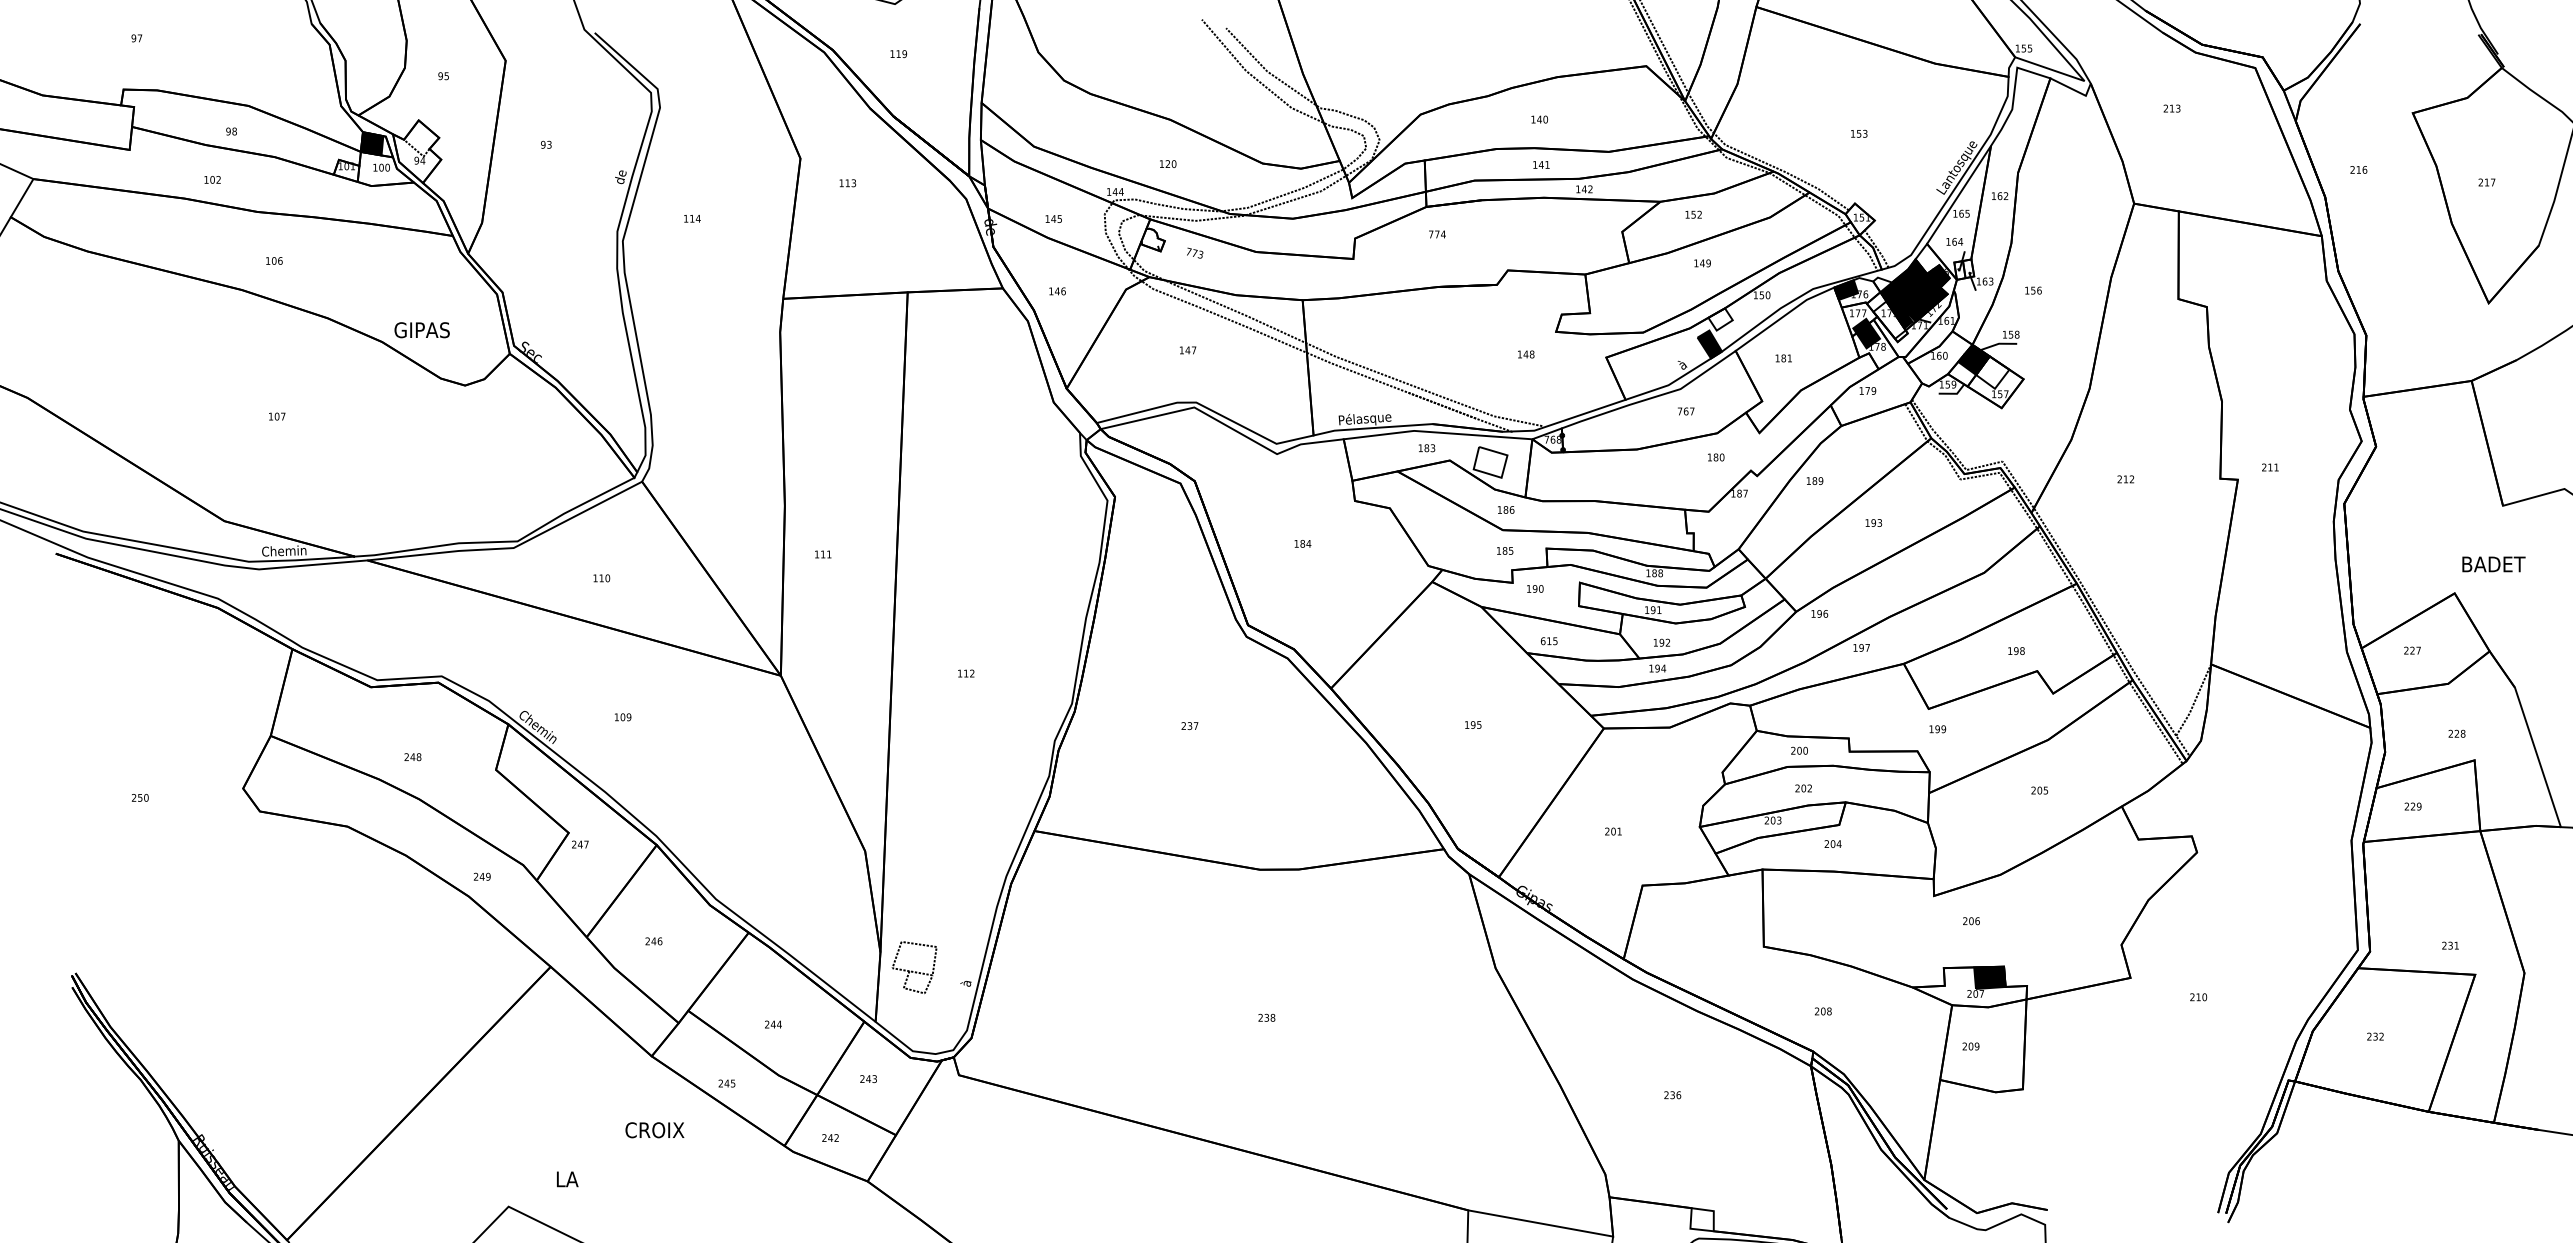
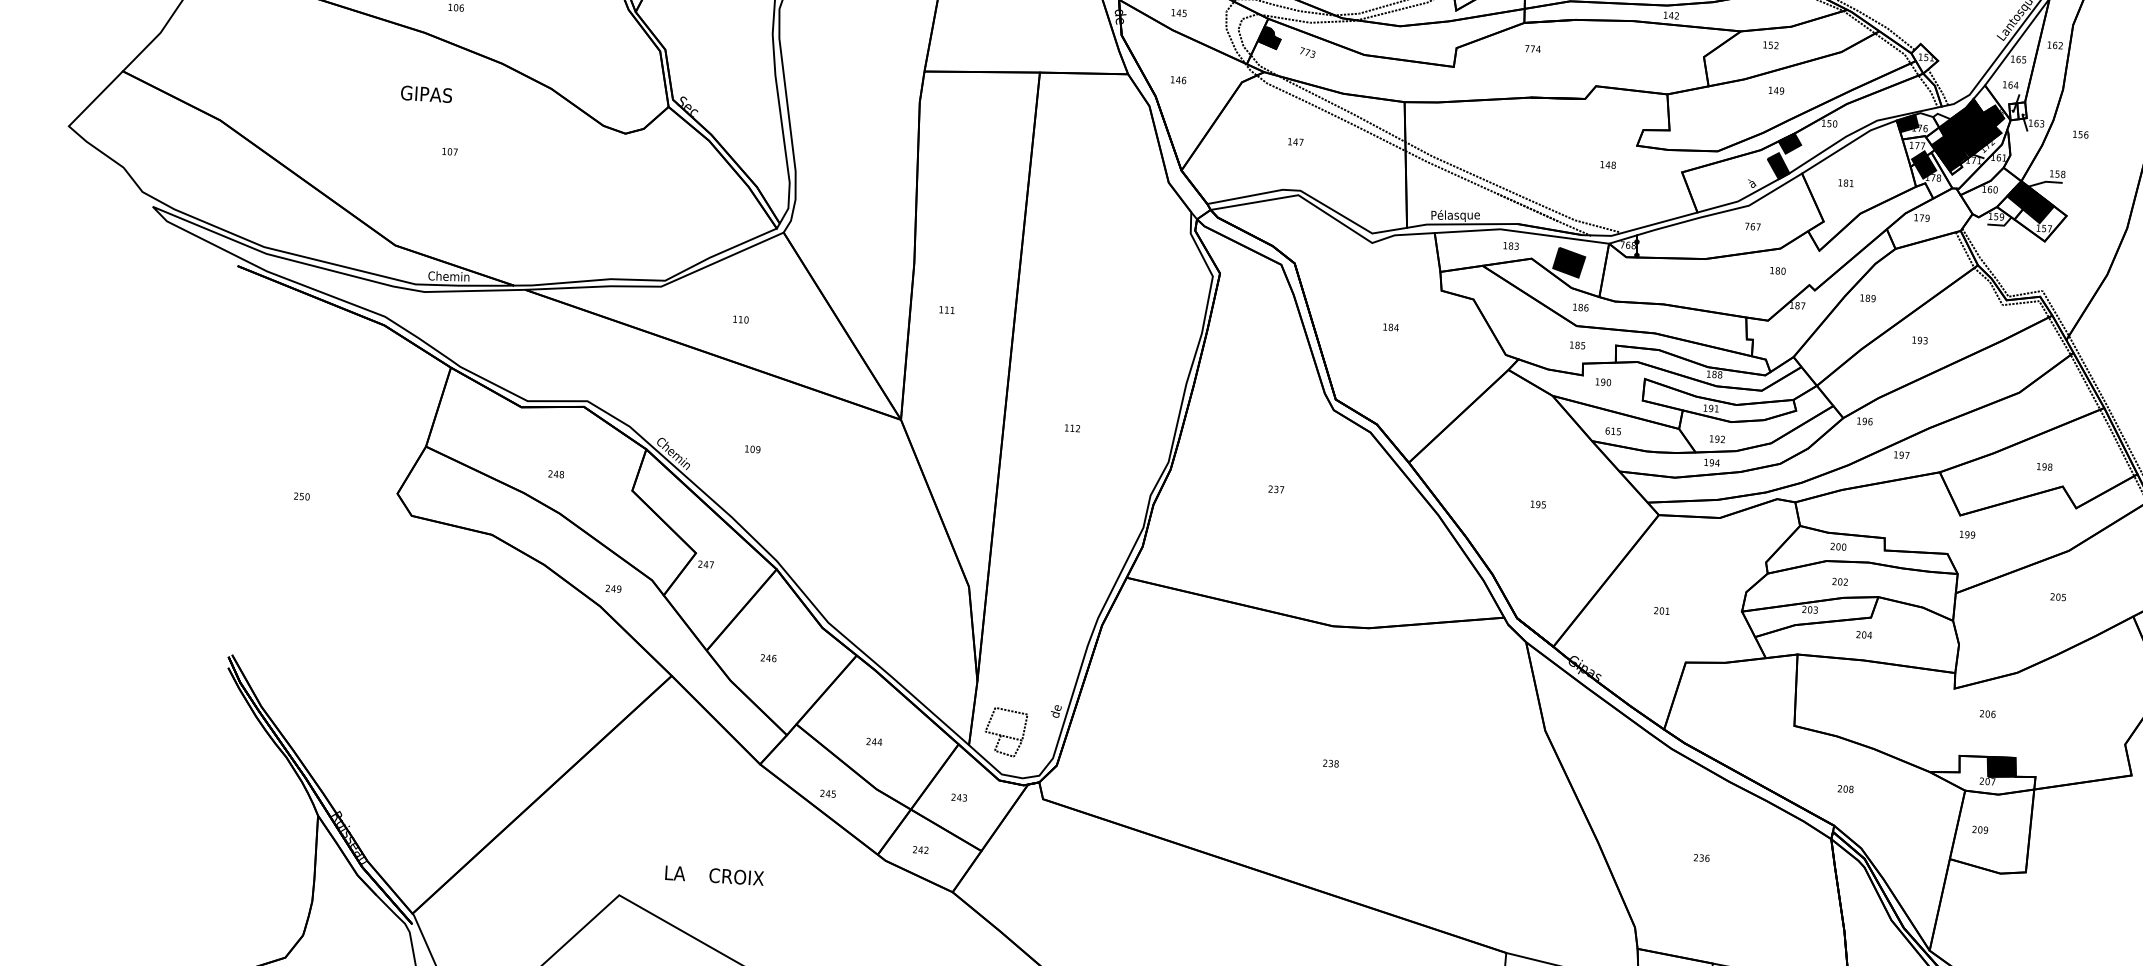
fill: (1152, 239) -> (1269, 37), added
fill: (1720, 319) -> (1789, 143), added
fill: (1889, 319) -> (1946, 153), added
text: (421, 330) -> (425, 94), moved
fill: (1992, 372) -> (2038, 208), added
fill: (1490, 461) -> (1569, 261), added
part: (914, 967) -> (1005, 732), moved
text: (966, 979) -> (1055, 711), à -> de
text: (654, 1130) -> (736, 877), moved

